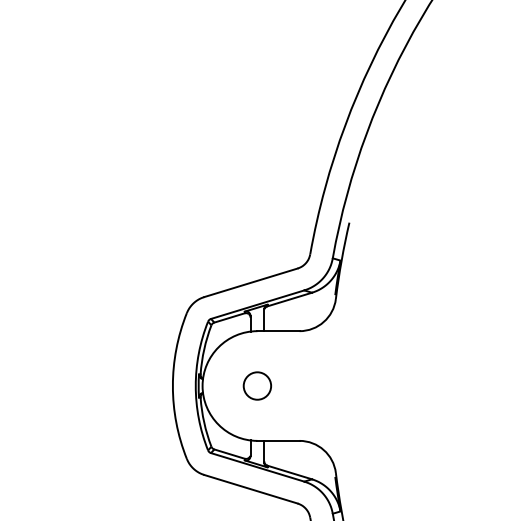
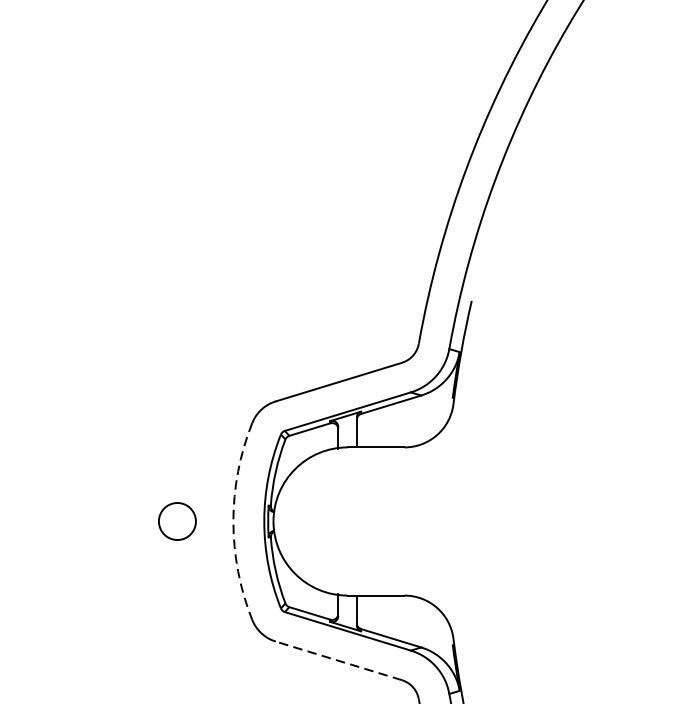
circle: (256, 385) -> (176, 520), moved
arc: (172, 386) -> (232, 522), solid -> dashed
line: (250, 489) -> (338, 661), solid -> dashed

